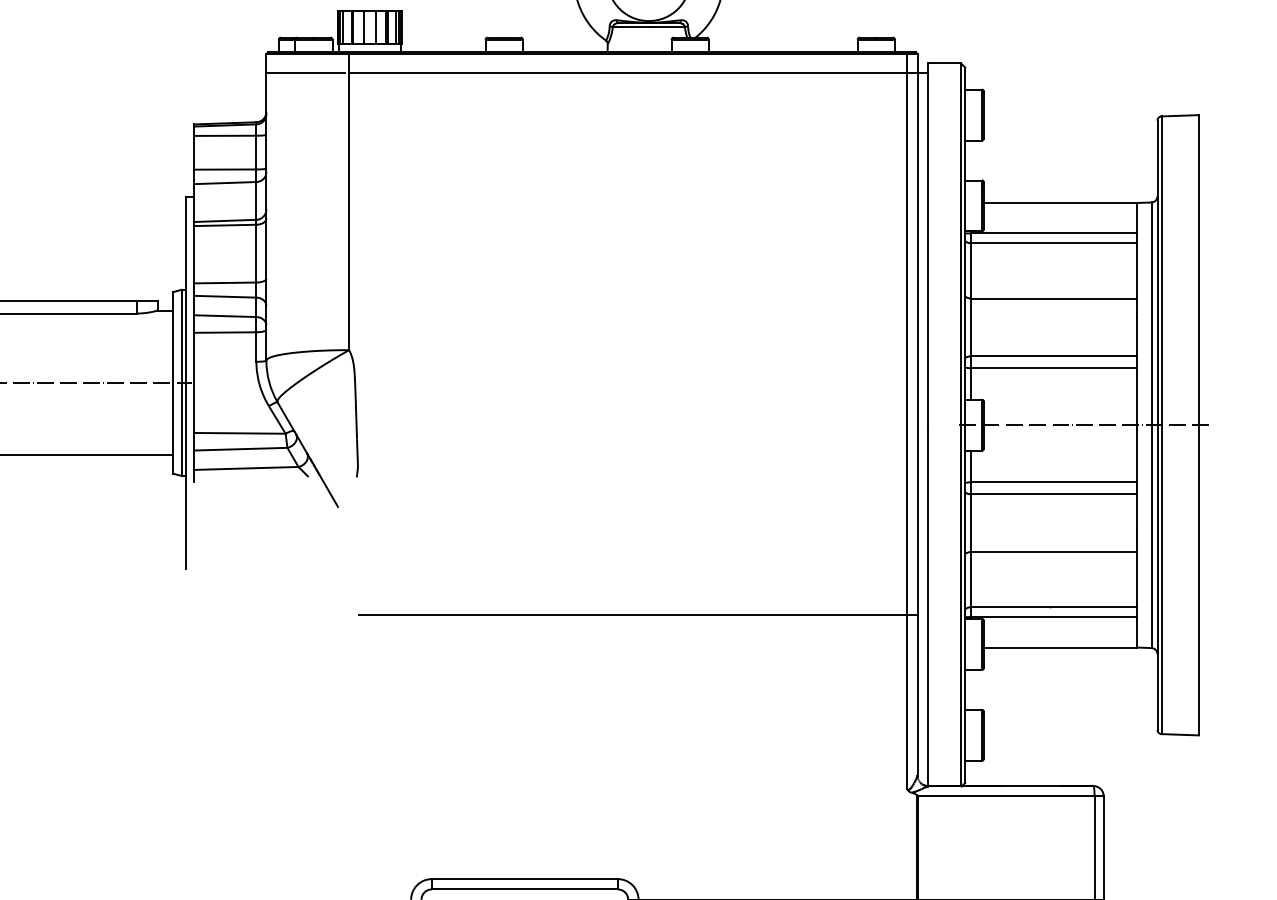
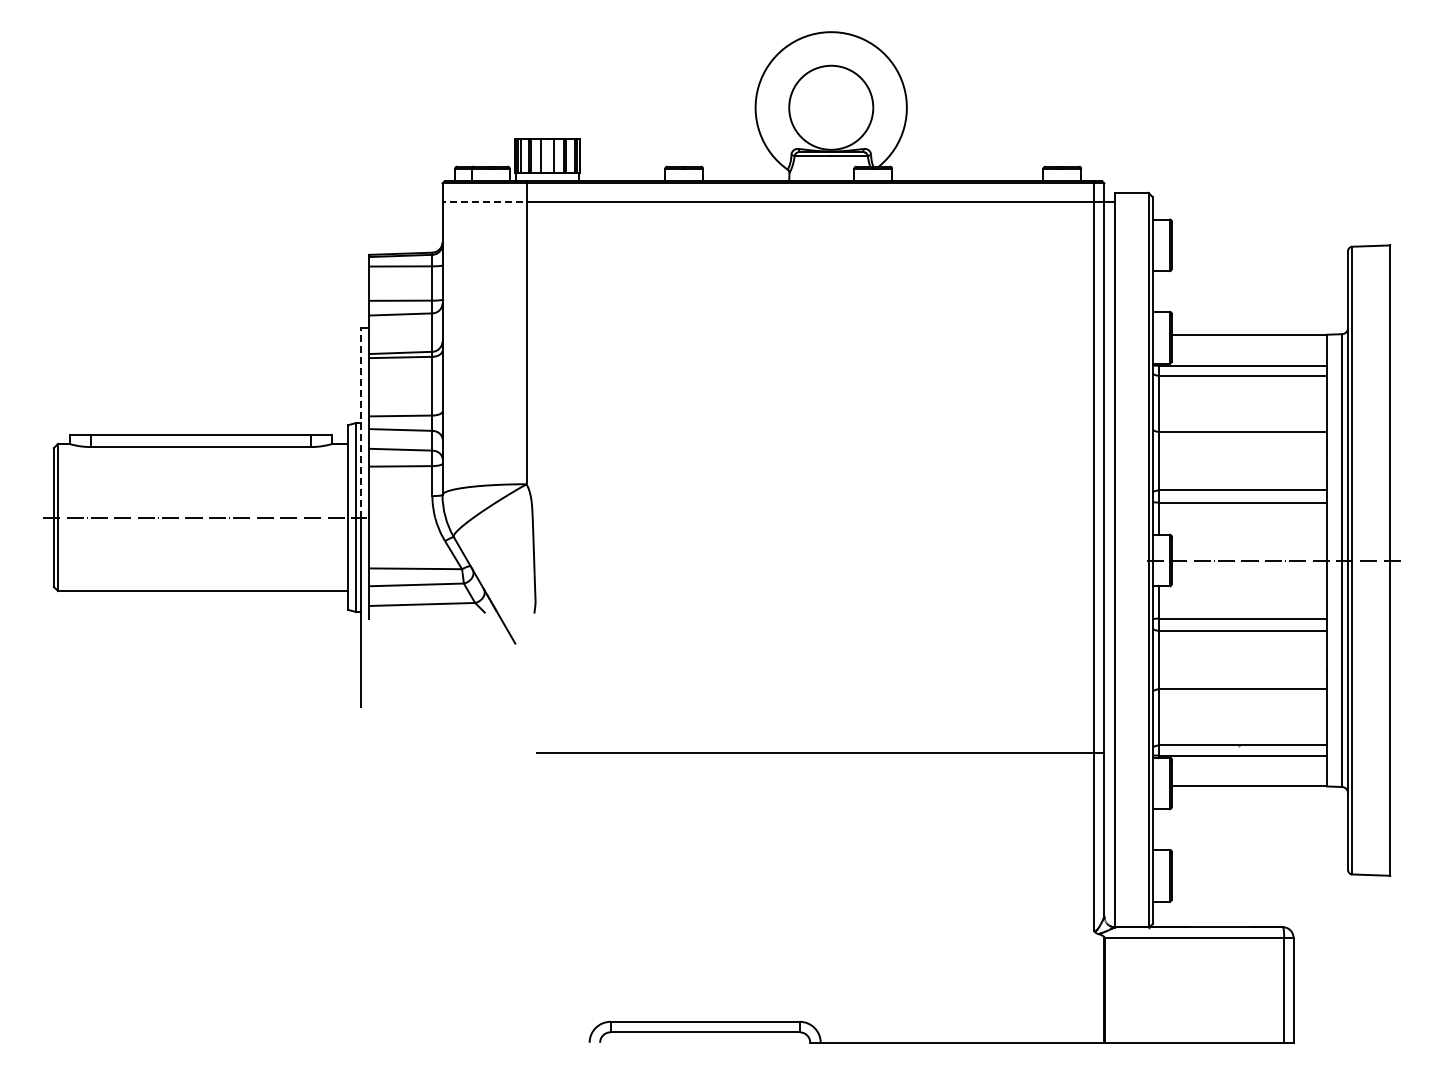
line: (305, 72) -> (482, 202), solid -> dashed
line: (185, 289) -> (360, 422), solid -> dashed

